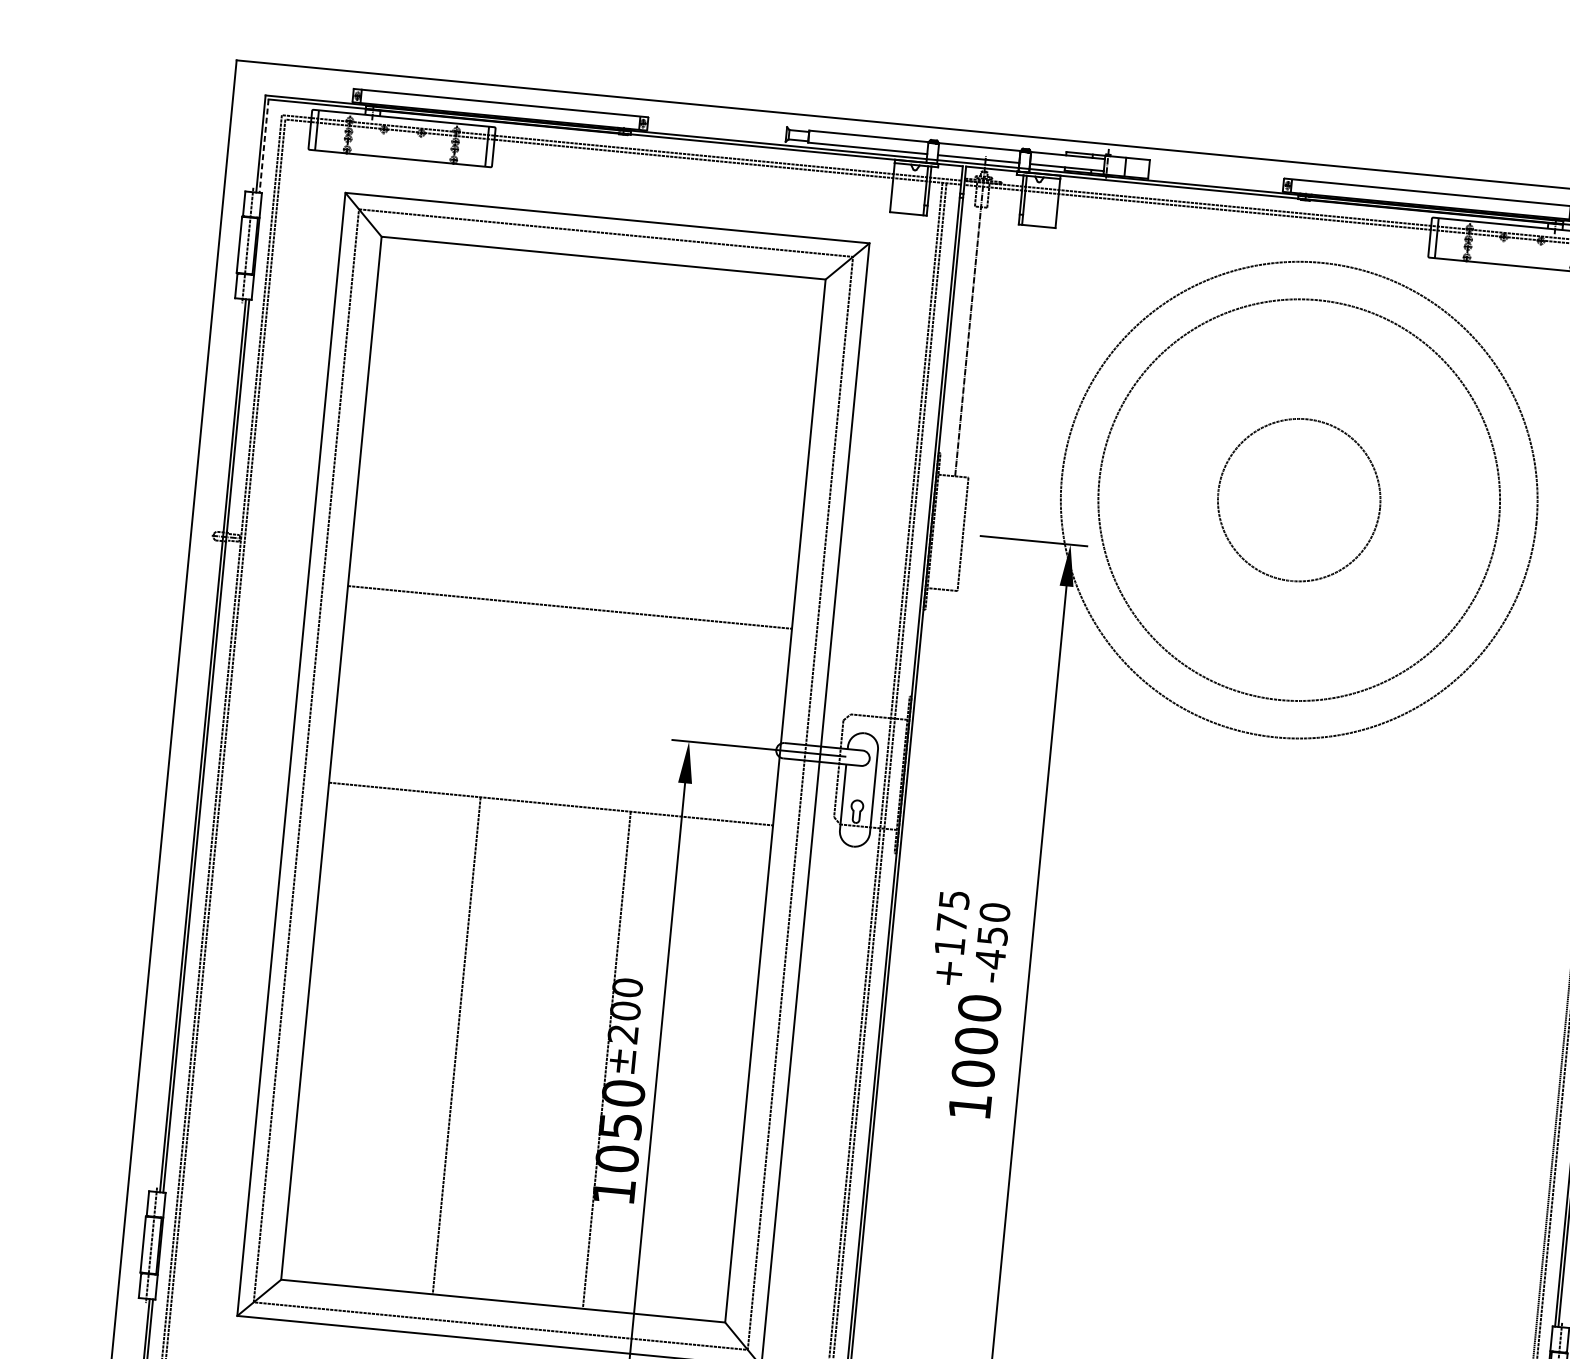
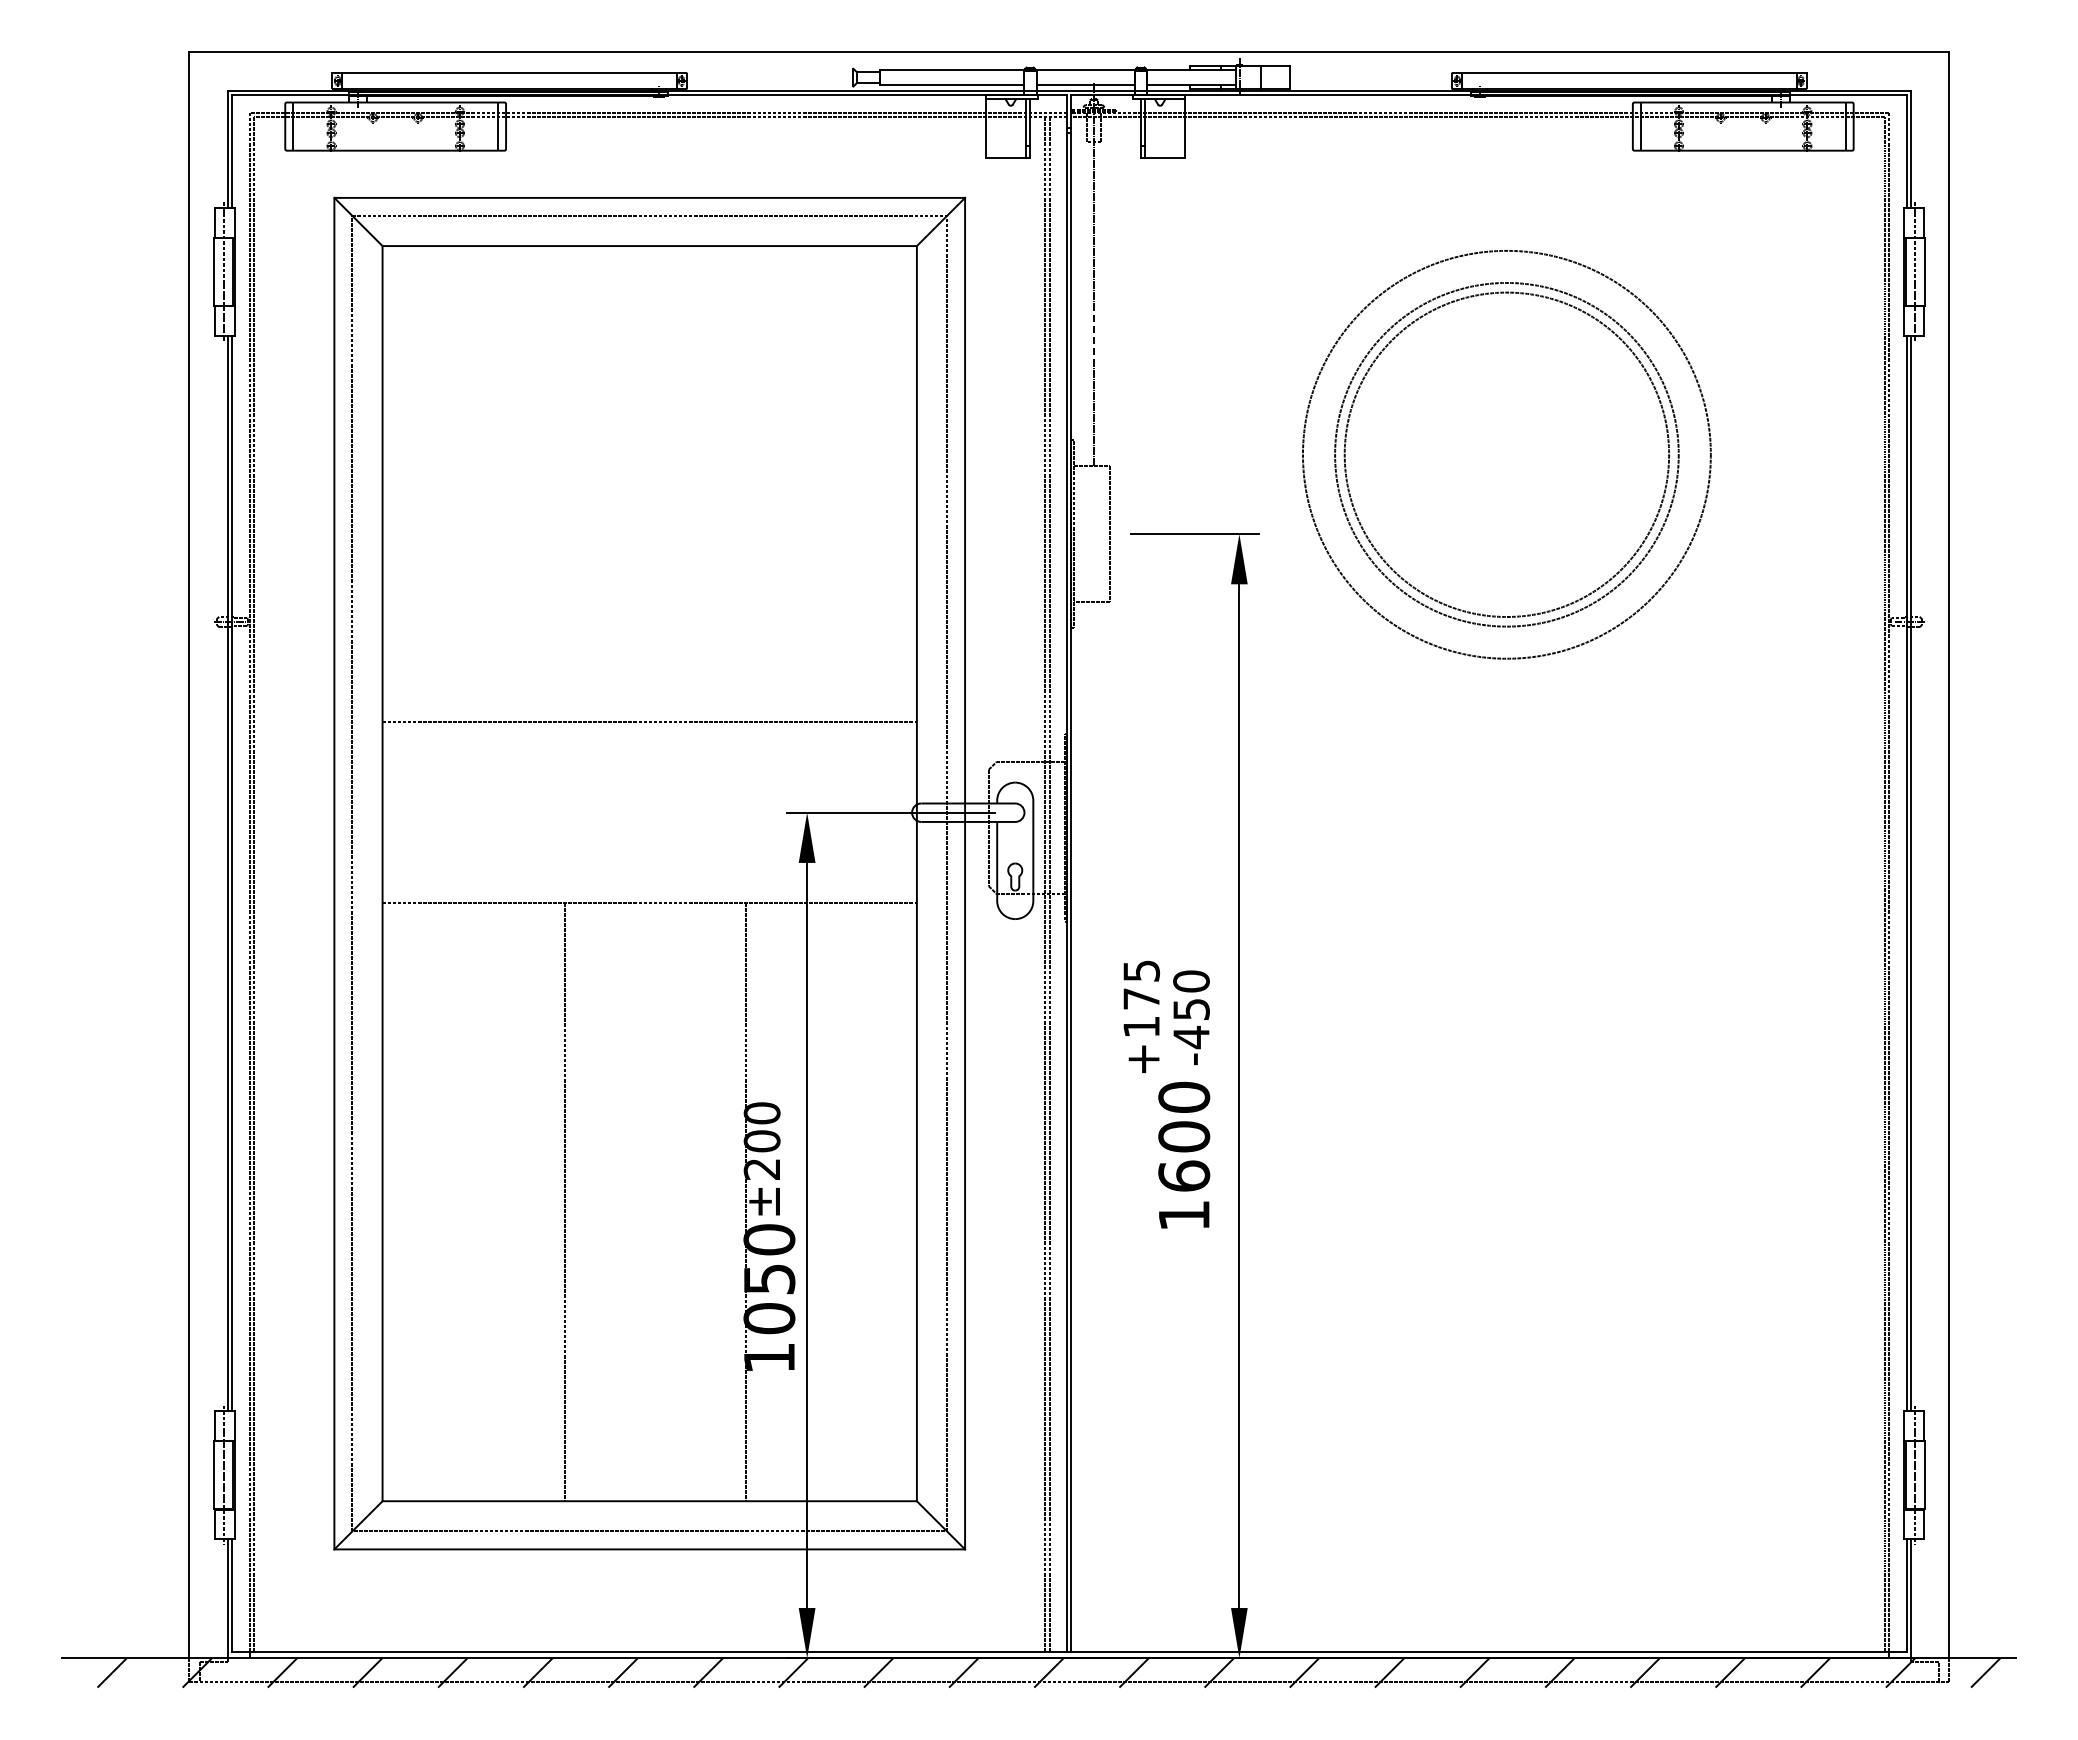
line: (264, 147) -> (232, 152), dashed -> solid
circle: (1298, 499) -> (1506, 454), size x0.71
circle: (1298, 499) -> (1506, 454), size x0.71
circle: (1298, 499) -> (1506, 454), size x1.67
line: (569, 607) -> (649, 722), moved
text: (973, 1073) -> (1184, 1175), 1000 -> 1600

